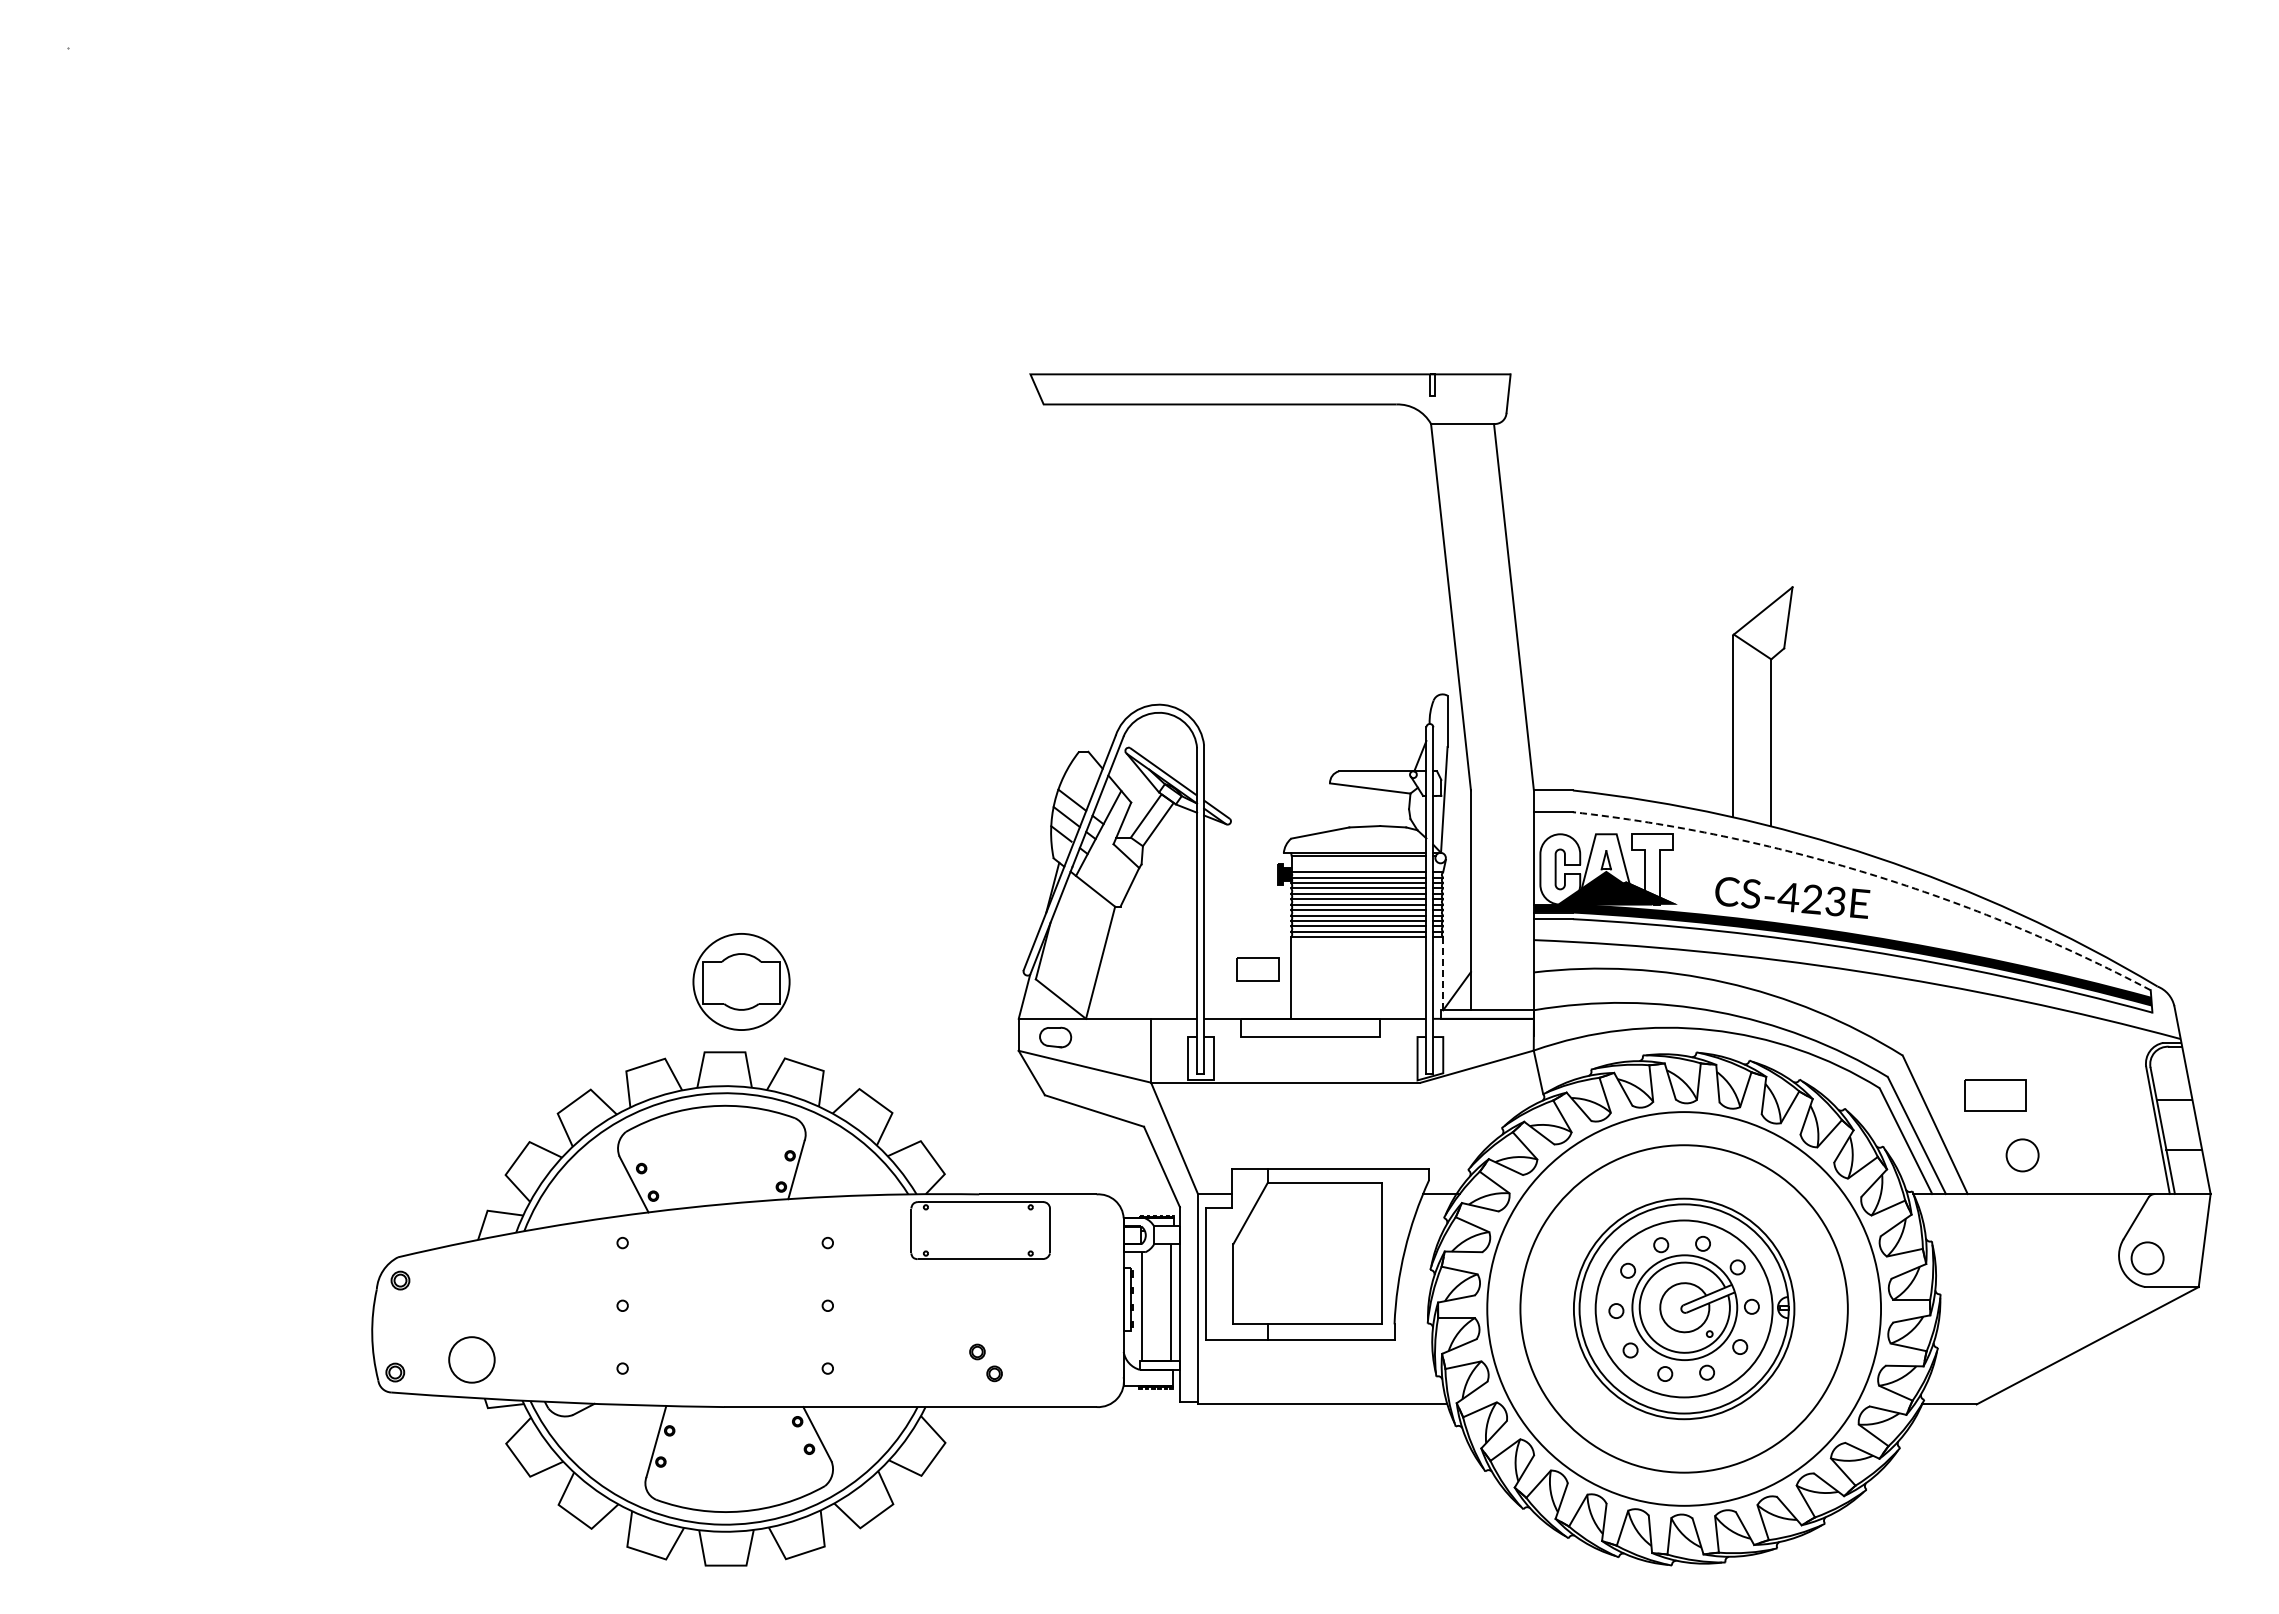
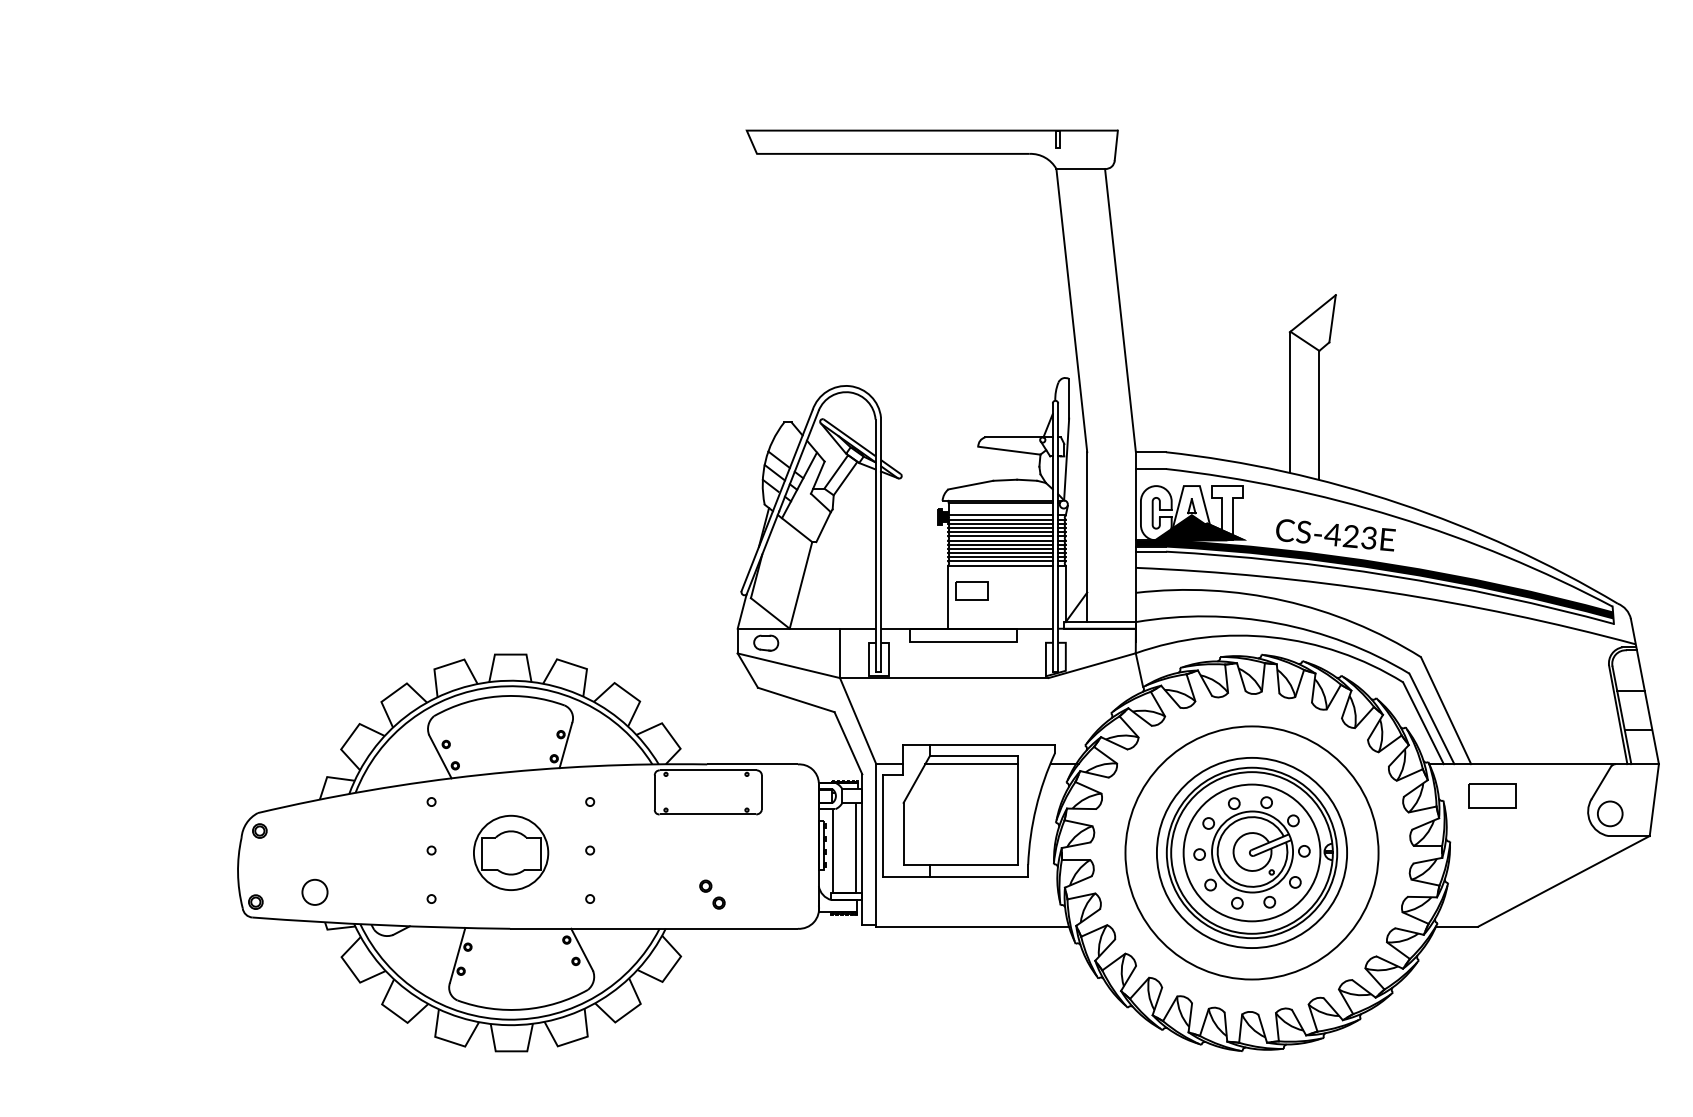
arc: (1870, 874) -> (1396, 517), dashed -> solid
part: (1257, 969) -> (971, 590), moved
line: (1443, 973) -> (1066, 593), dashed -> solid
part: (741, 981) -> (511, 852), moved
part: (1995, 1095) -> (1492, 796), moved
circle: (2022, 1155) -> (1513, 734), removed
line: (1321, 1194) -> (971, 764), added
circle: (1684, 1308) -> (1252, 852), size x0.62
circle: (471, 1359) -> (314, 892), size x0.71

